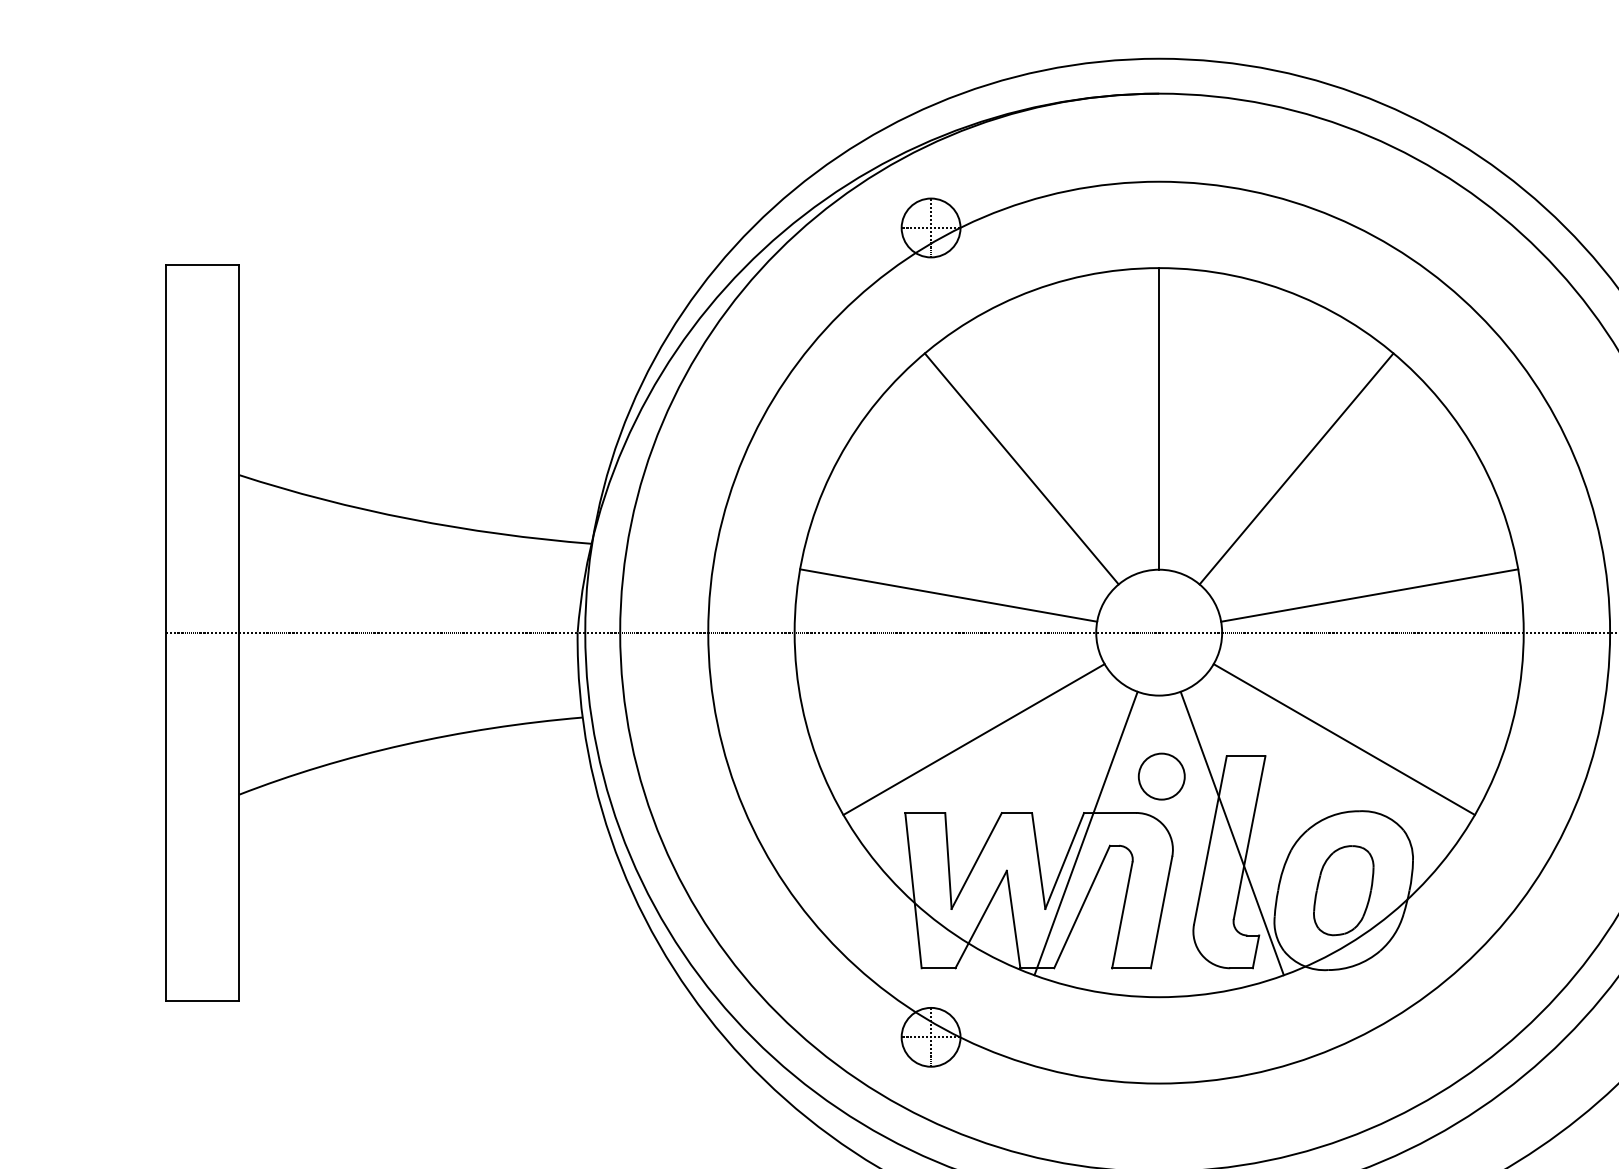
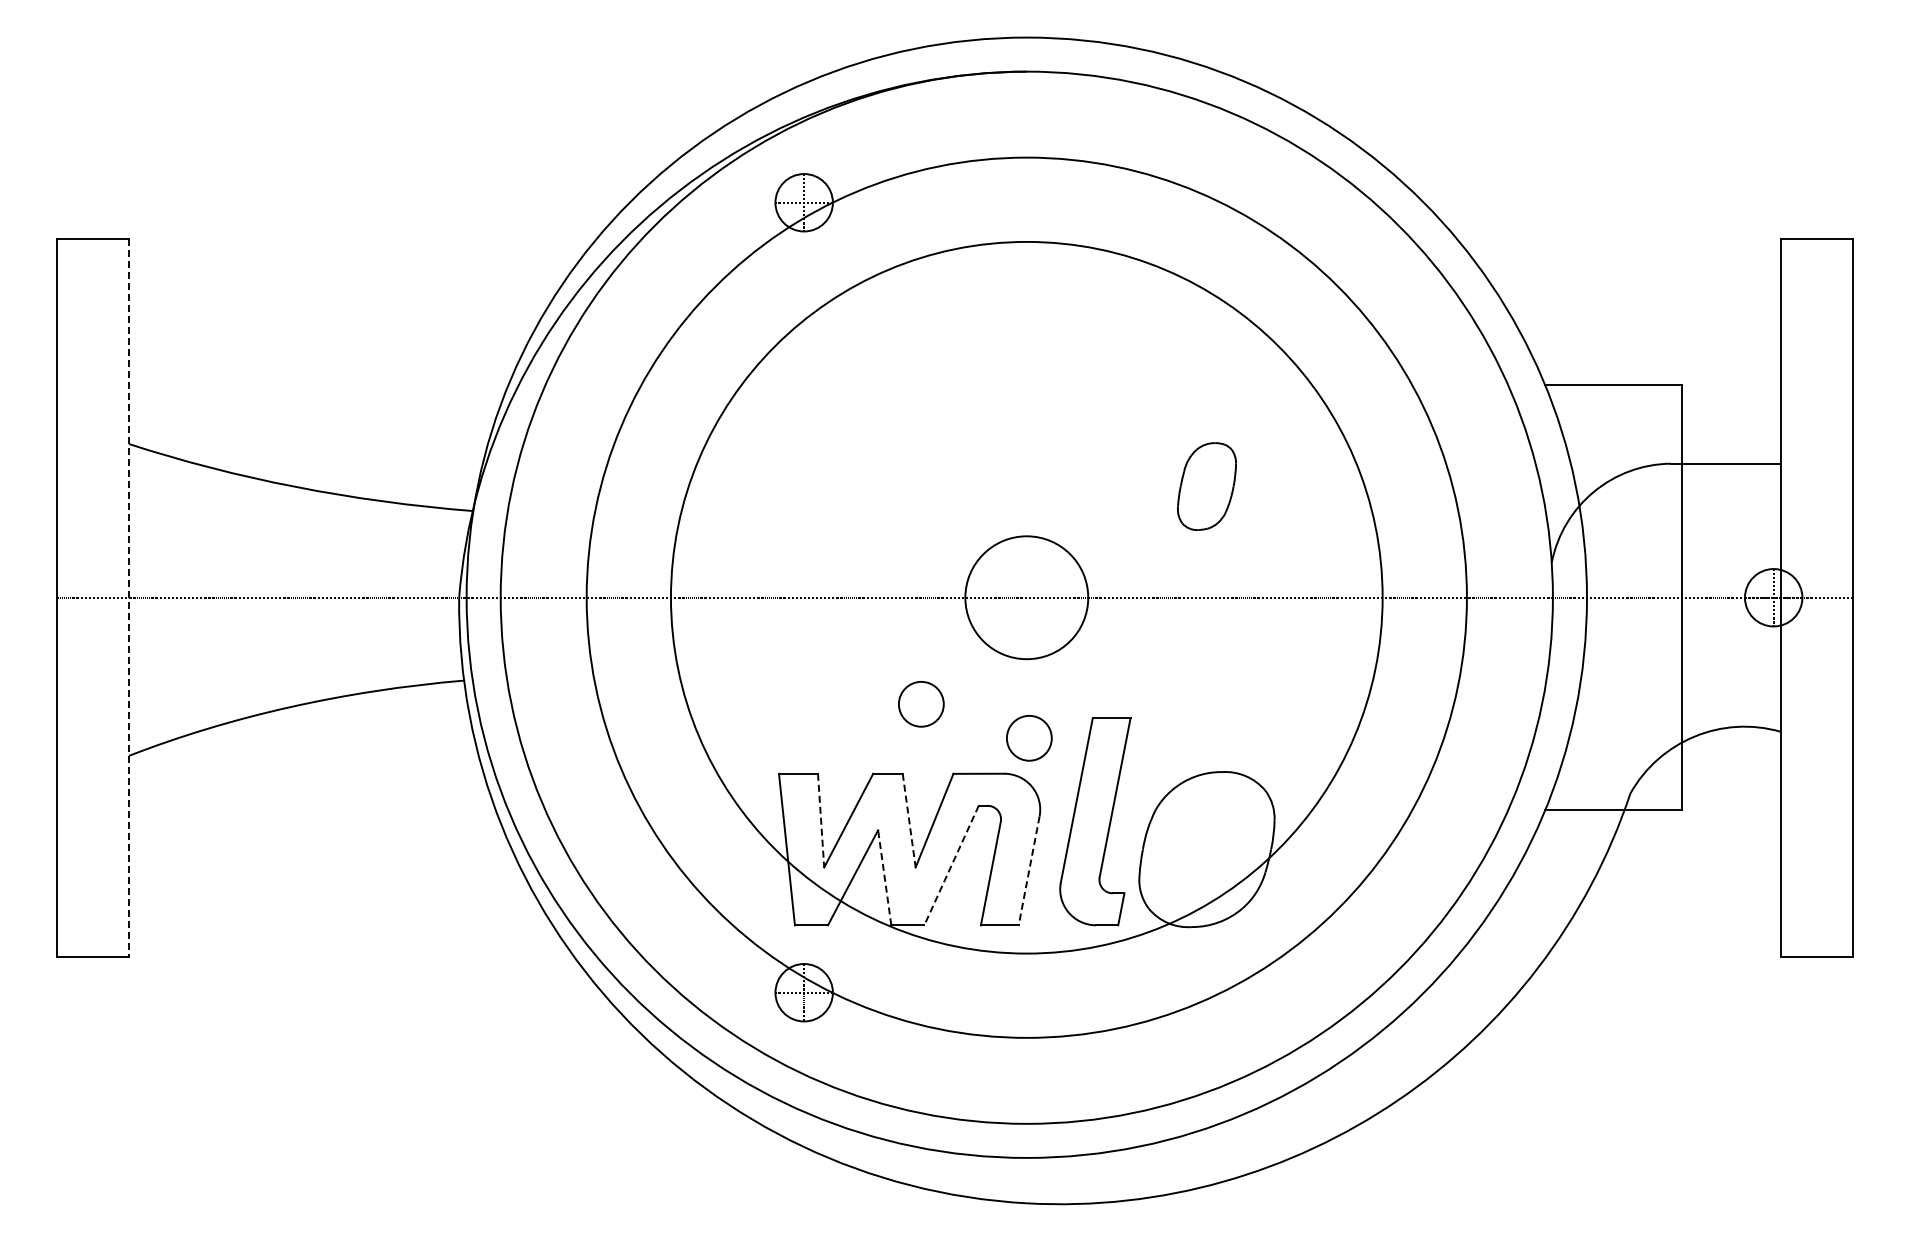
line: (1158, 418) -> (1026, 388), removed
line: (1021, 468) -> (892, 437), removed
line: (1296, 468) -> (1160, 437), removed
line: (948, 595) -> (821, 561), removed
line: (1369, 595) -> (1232, 561), removed
line: (239, 633) -> (129, 598), solid -> dashed
line: (973, 738) -> (845, 701), removed
line: (1344, 738) -> (1207, 701), removed
circle: (1051, 742) -> (921, 704), added
line: (1086, 833) -> (955, 793), removed
line: (1231, 833) -> (1097, 793), removed
line: (948, 860) -> (821, 820), solid -> dashed
line: (1038, 861) -> (909, 821), solid -> dashed
part: (1343, 890) -> (1206, 486), moved
line: (1082, 906) -> (951, 865), solid -> dashed
line: (1161, 913) -> (1029, 871), solid -> dashed
line: (1013, 919) -> (884, 877), solid -> dashed

